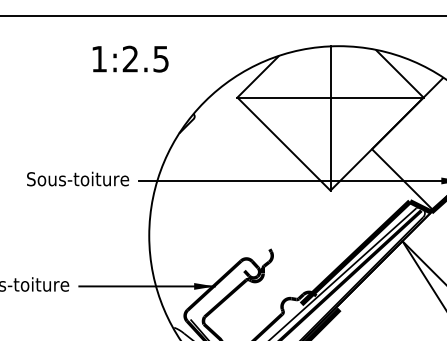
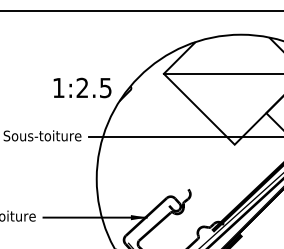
text: (130, 58) -> (82, 87), moved
line: (330, 118) -> (234, 89), removed

